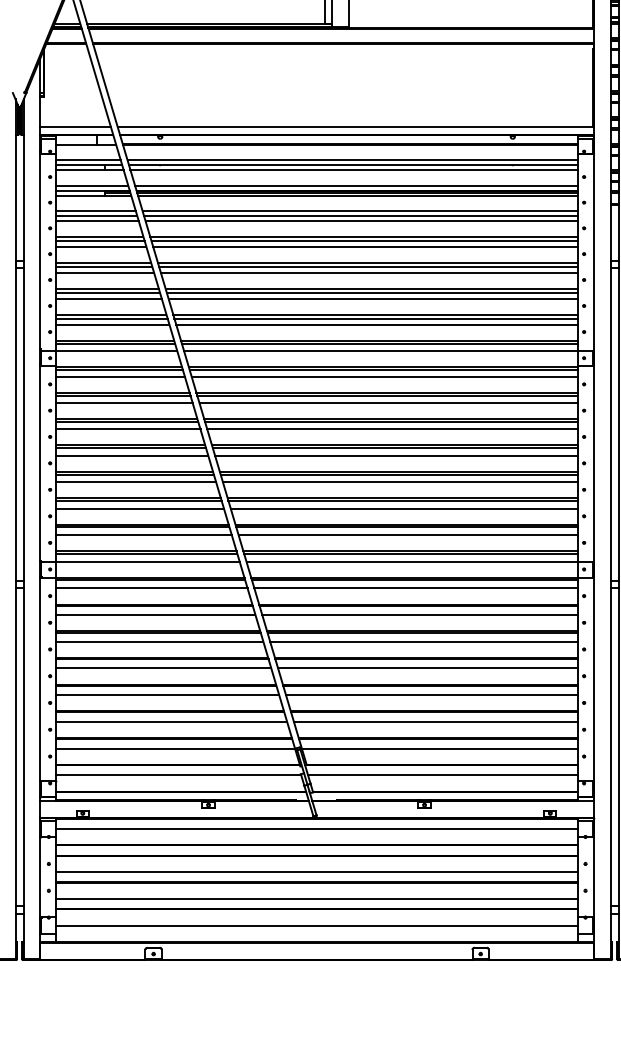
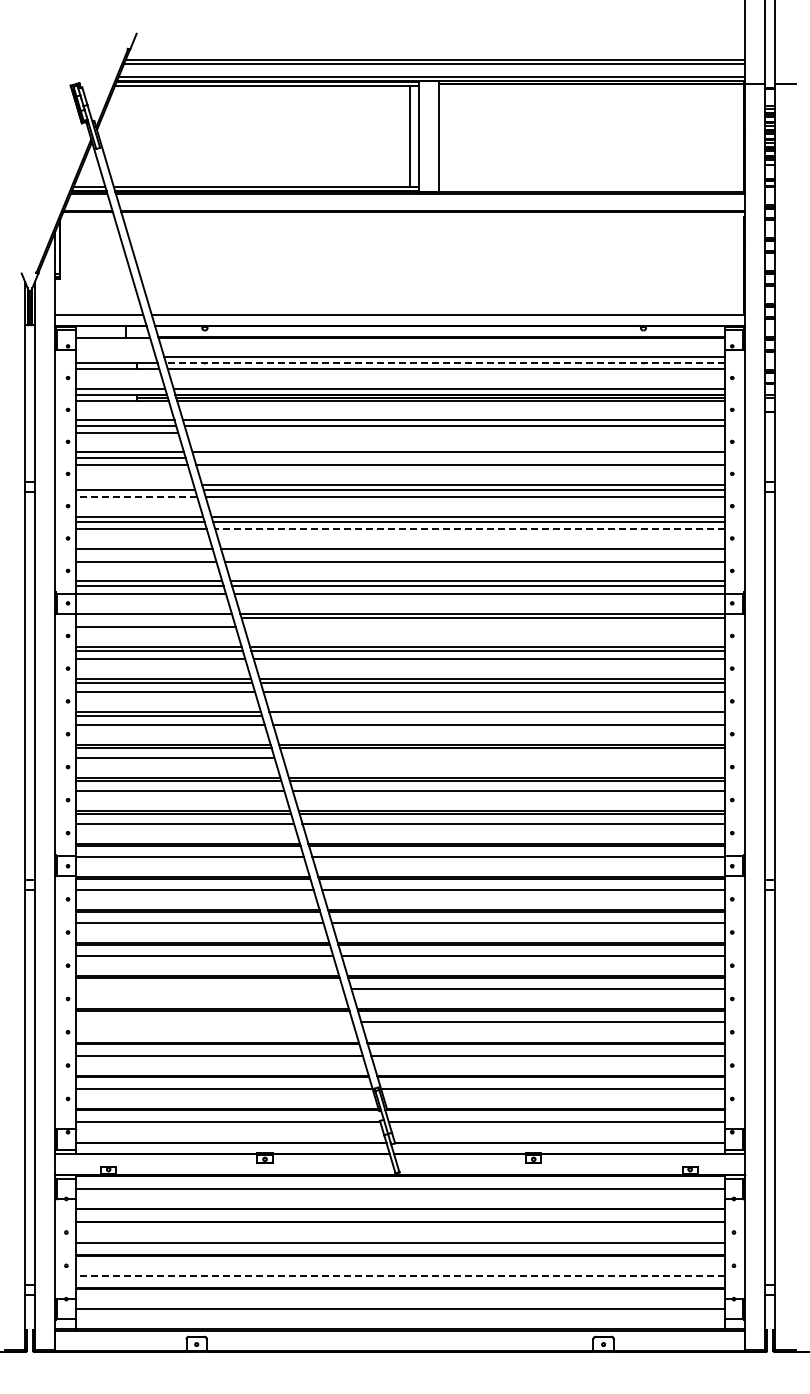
line: (88, 159) -> (115, 356), removed
line: (352, 165) -> (444, 363), solid -> dashed
line: (361, 220) -> (455, 432), removed
line: (364, 241) -> (459, 458), removed
line: (103, 262) -> (134, 484), removed
line: (105, 273) -> (136, 497), solid -> dashed
line: (372, 298) -> (469, 529), solid -> dashed
line: (111, 318) -> (144, 554), removed
line: (376, 318) -> (473, 554), removed
line: (119, 370) -> (154, 618), removed
line: (384, 376) -> (484, 626), removed
line: (395, 448) -> (497, 715), removed
line: (400, 482) -> (503, 757), removed
line: (163, 668) -> (209, 989), removed
line: (167, 695) -> (213, 1022), removed
line: (316, 898) -> (399, 1275), solid -> dashed

